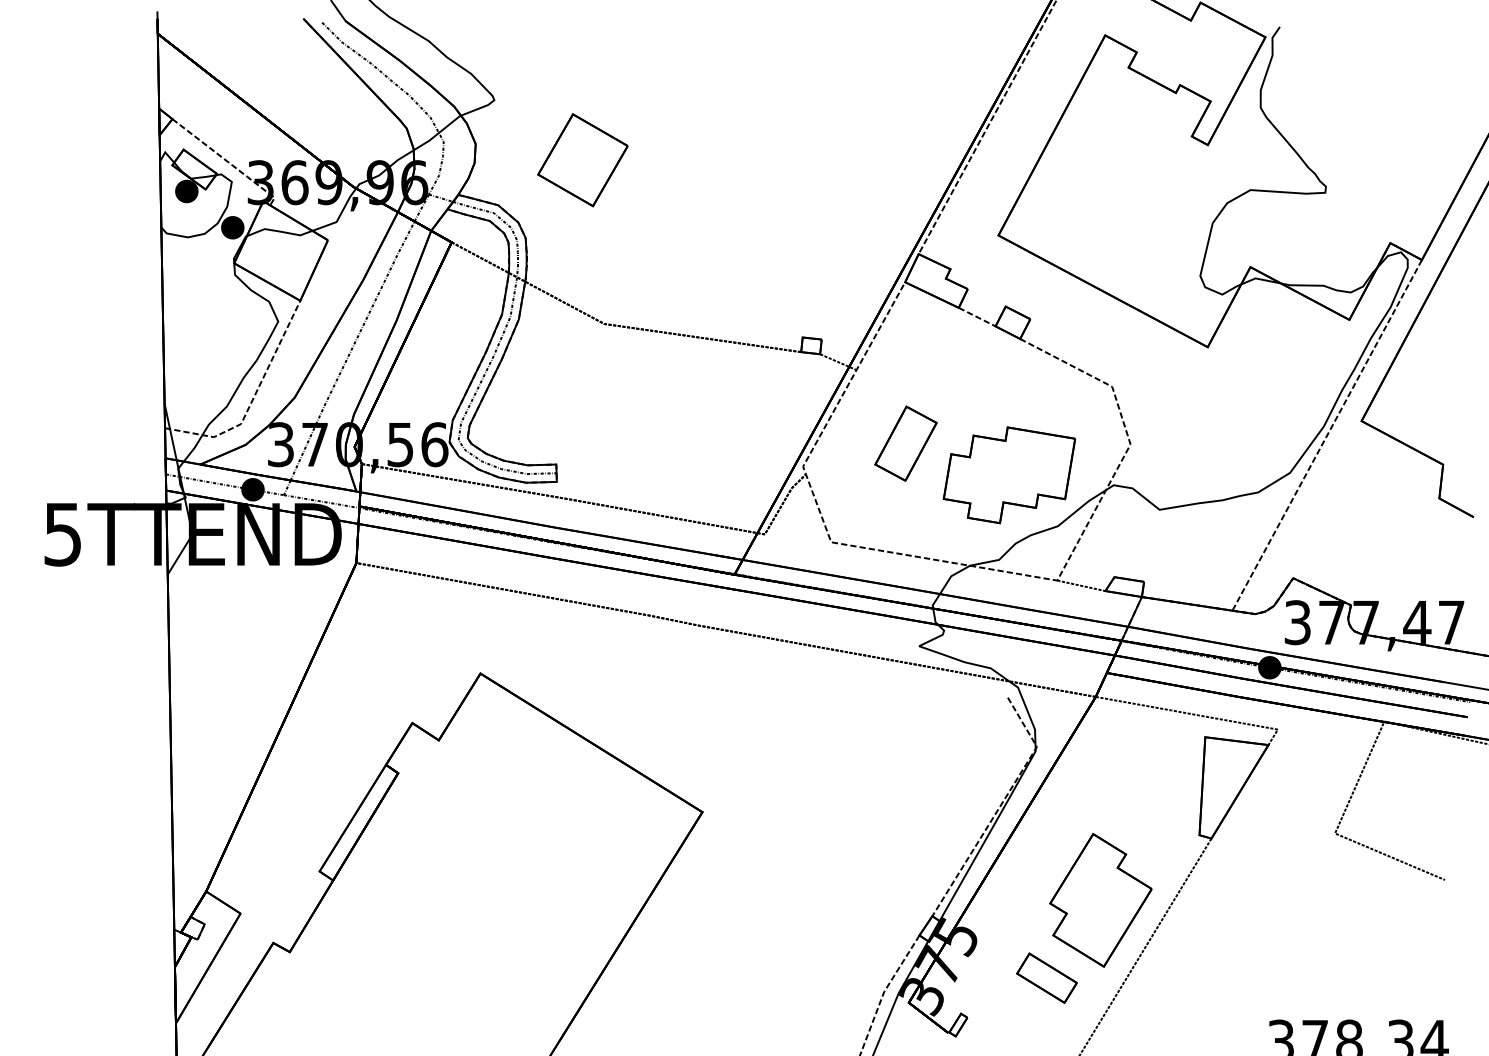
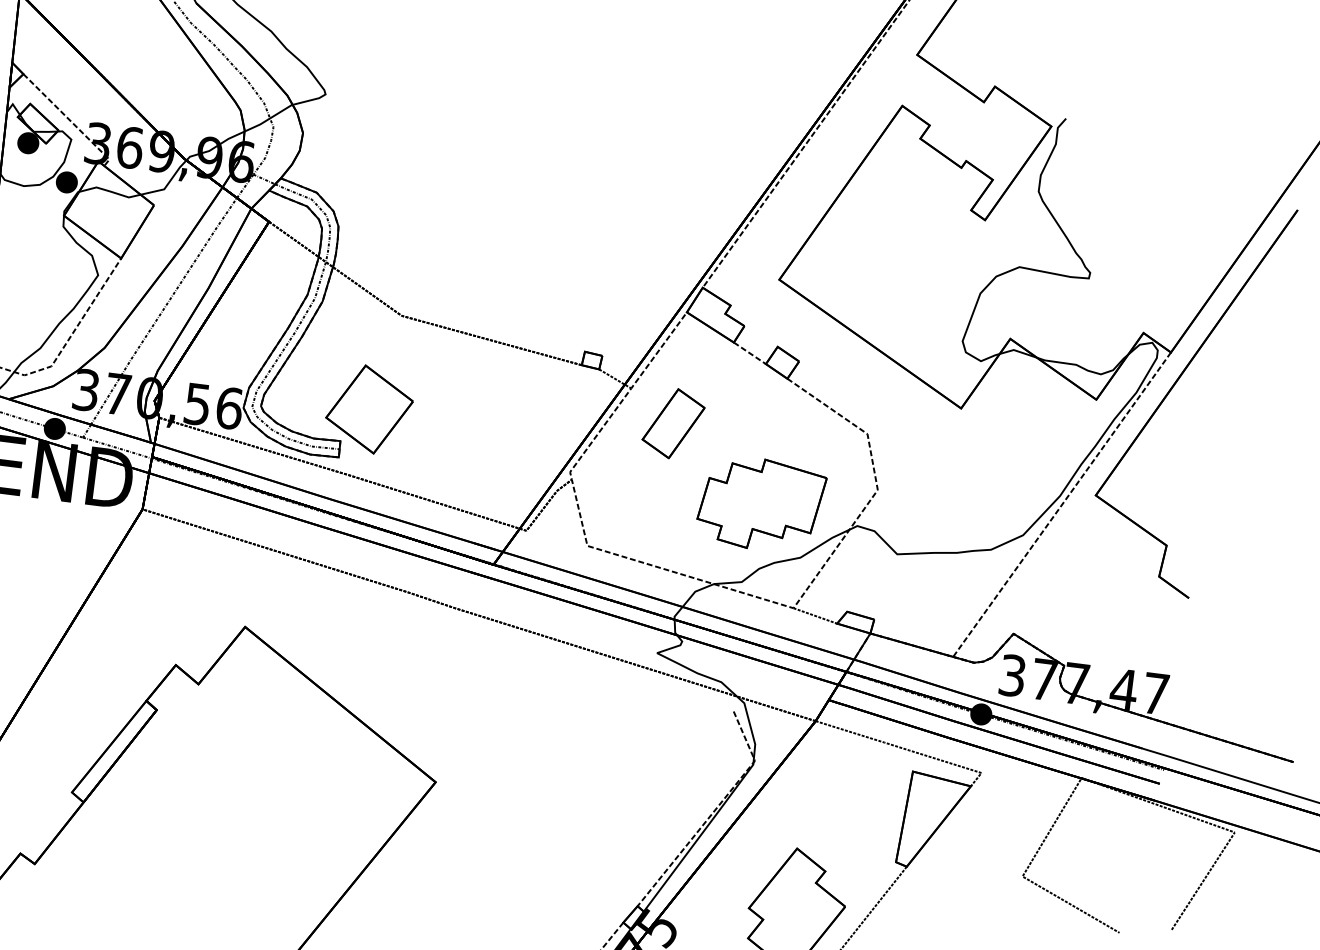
part: (582, 160) -> (369, 409), moved
part: (905, 443) -> (673, 423), moved

